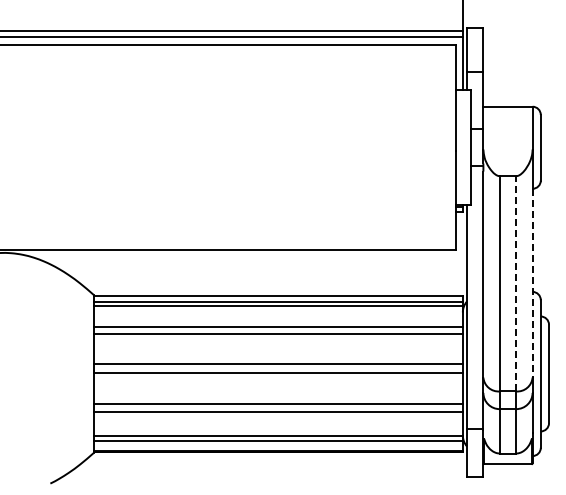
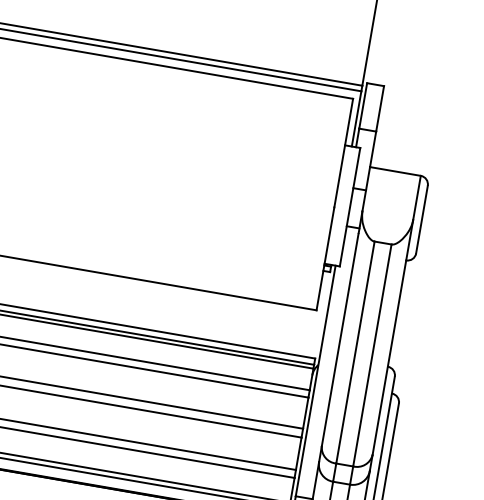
line: (516, 283) -> (372, 355), dashed -> solid
line: (532, 283) -> (389, 358), dashed -> solid

